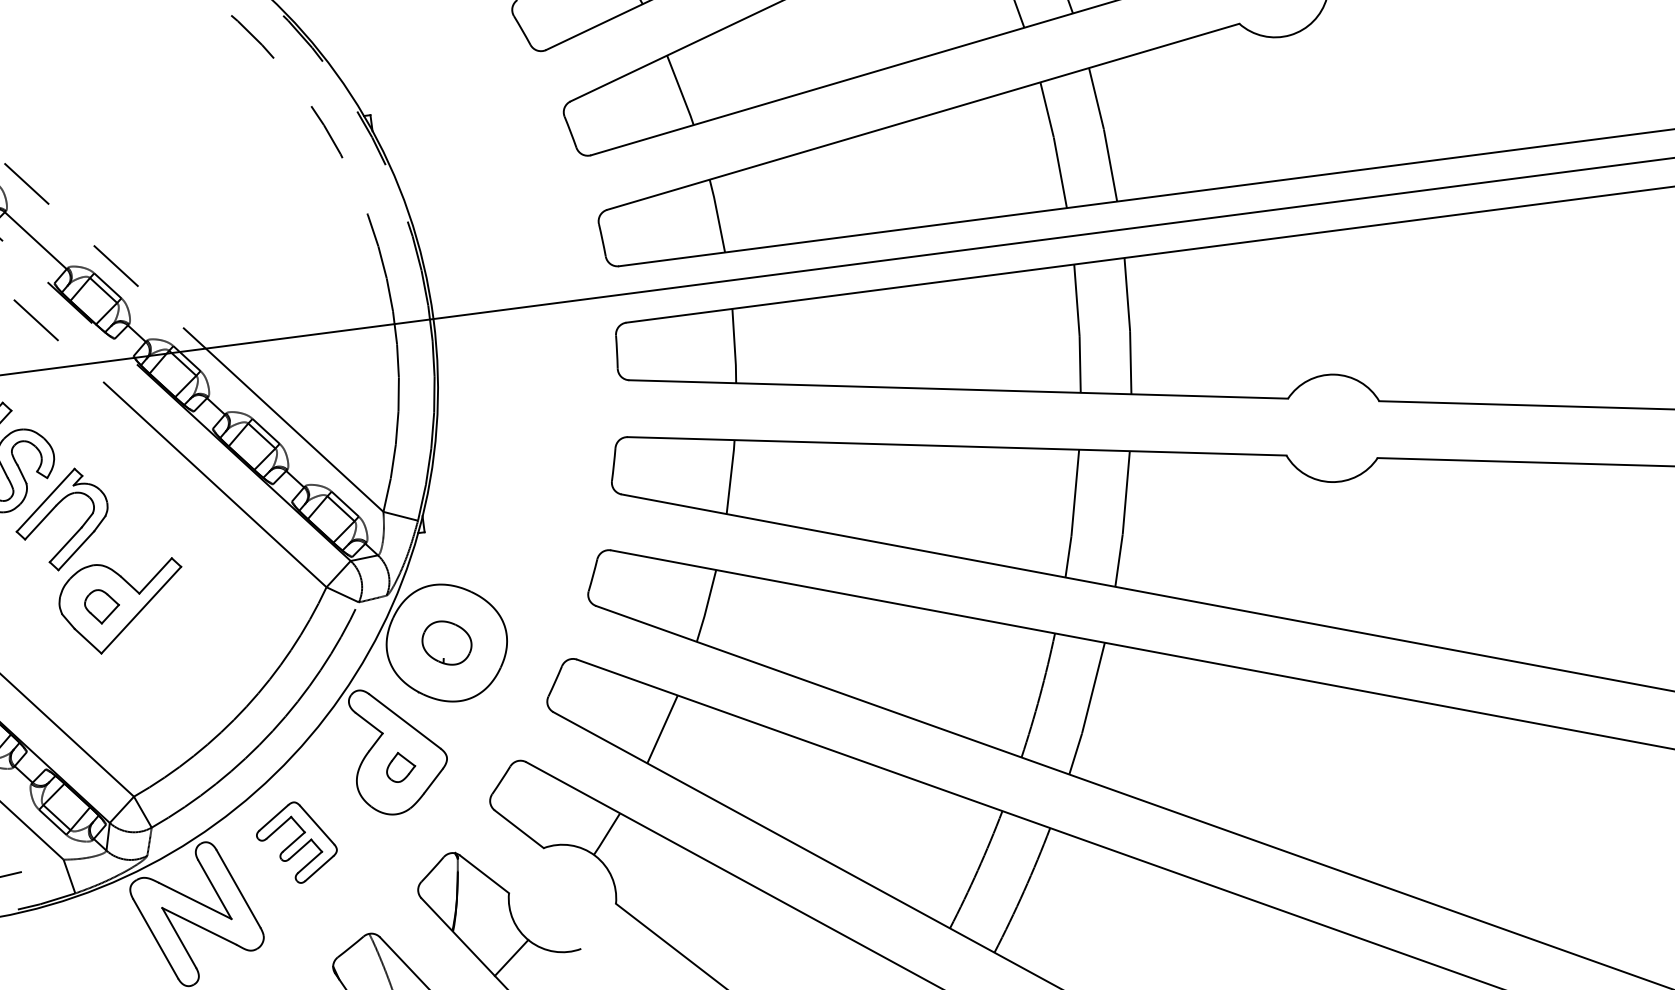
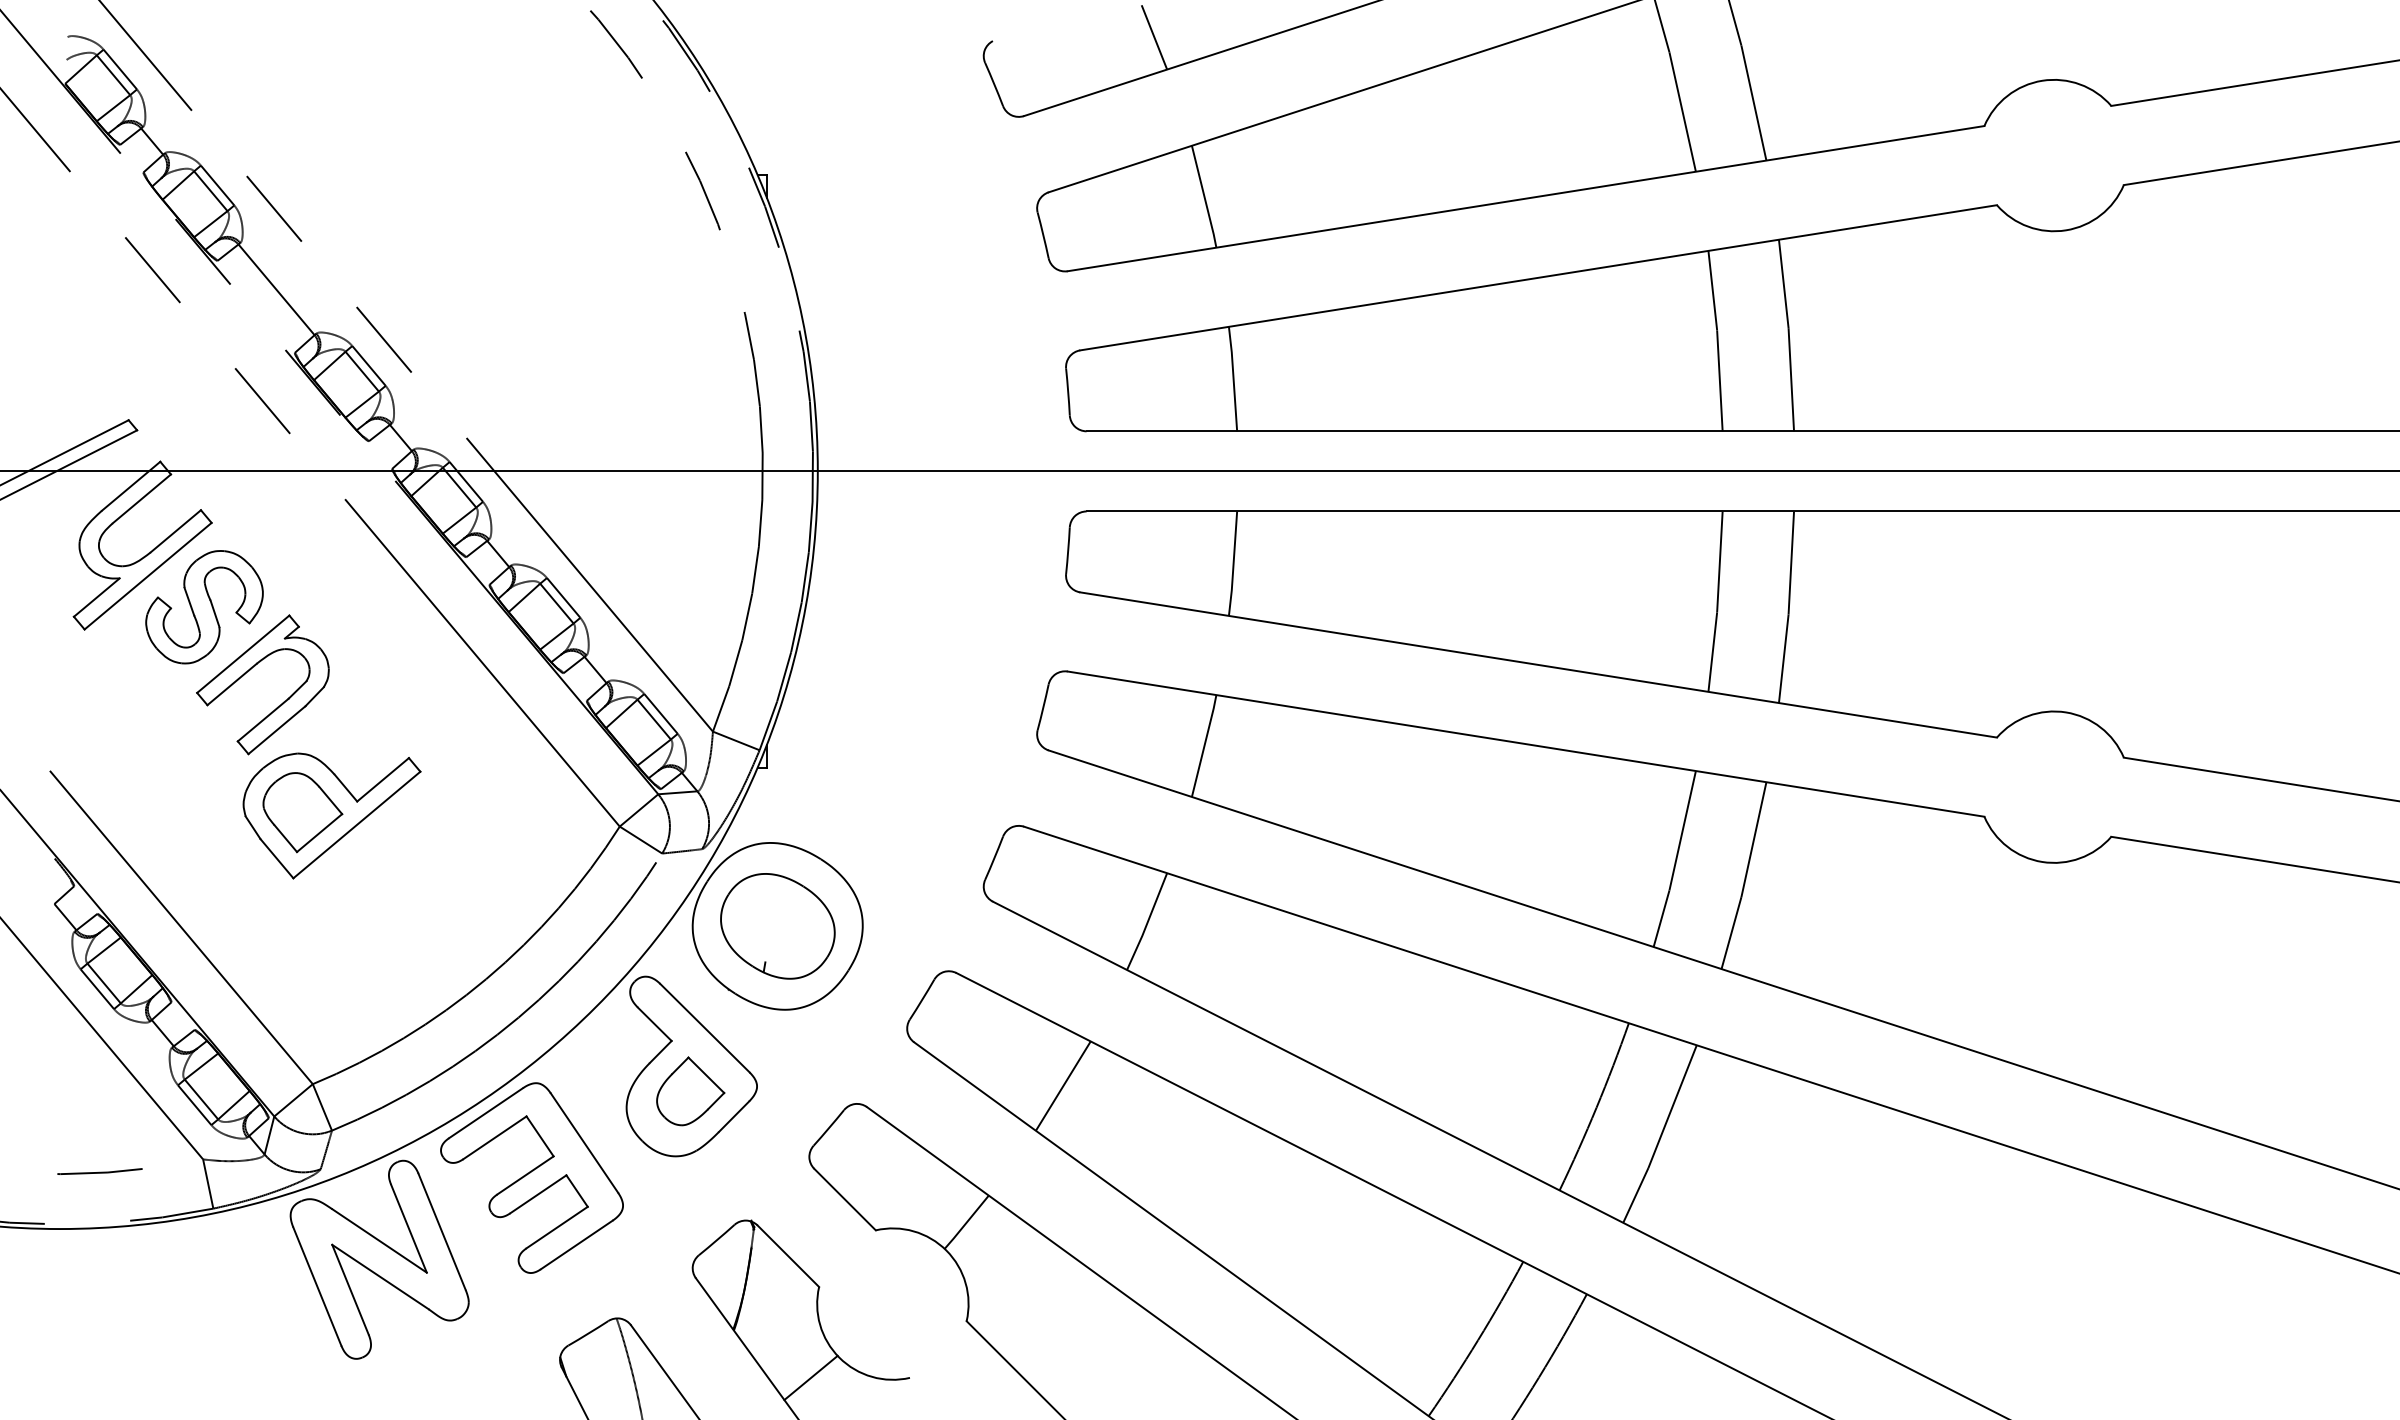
part: (101, 606) -> (302, 812), size x1.67
part: (446, 643) -> (777, 926), size x1.67
part: (400, 767) -> (690, 1091), size x1.67
part: (296, 842) -> (531, 1177), size x1.67

